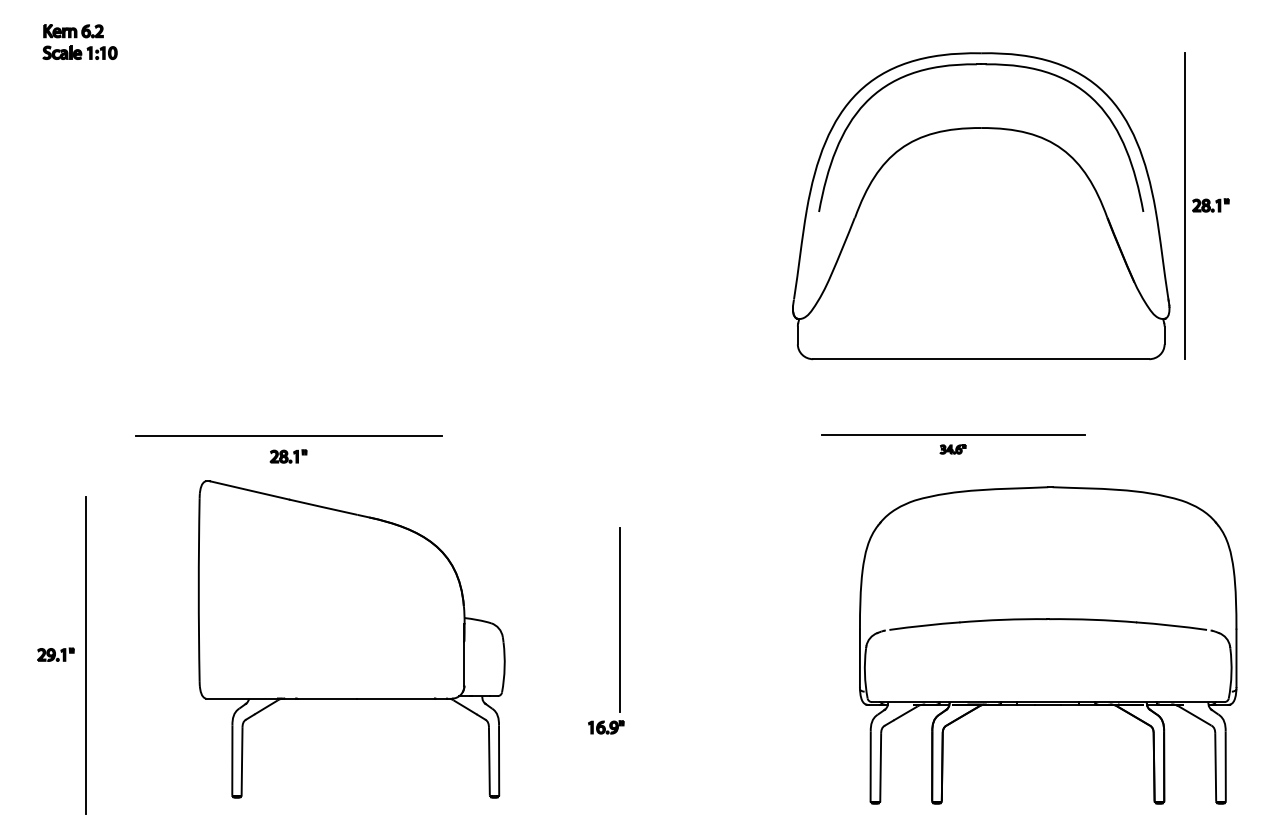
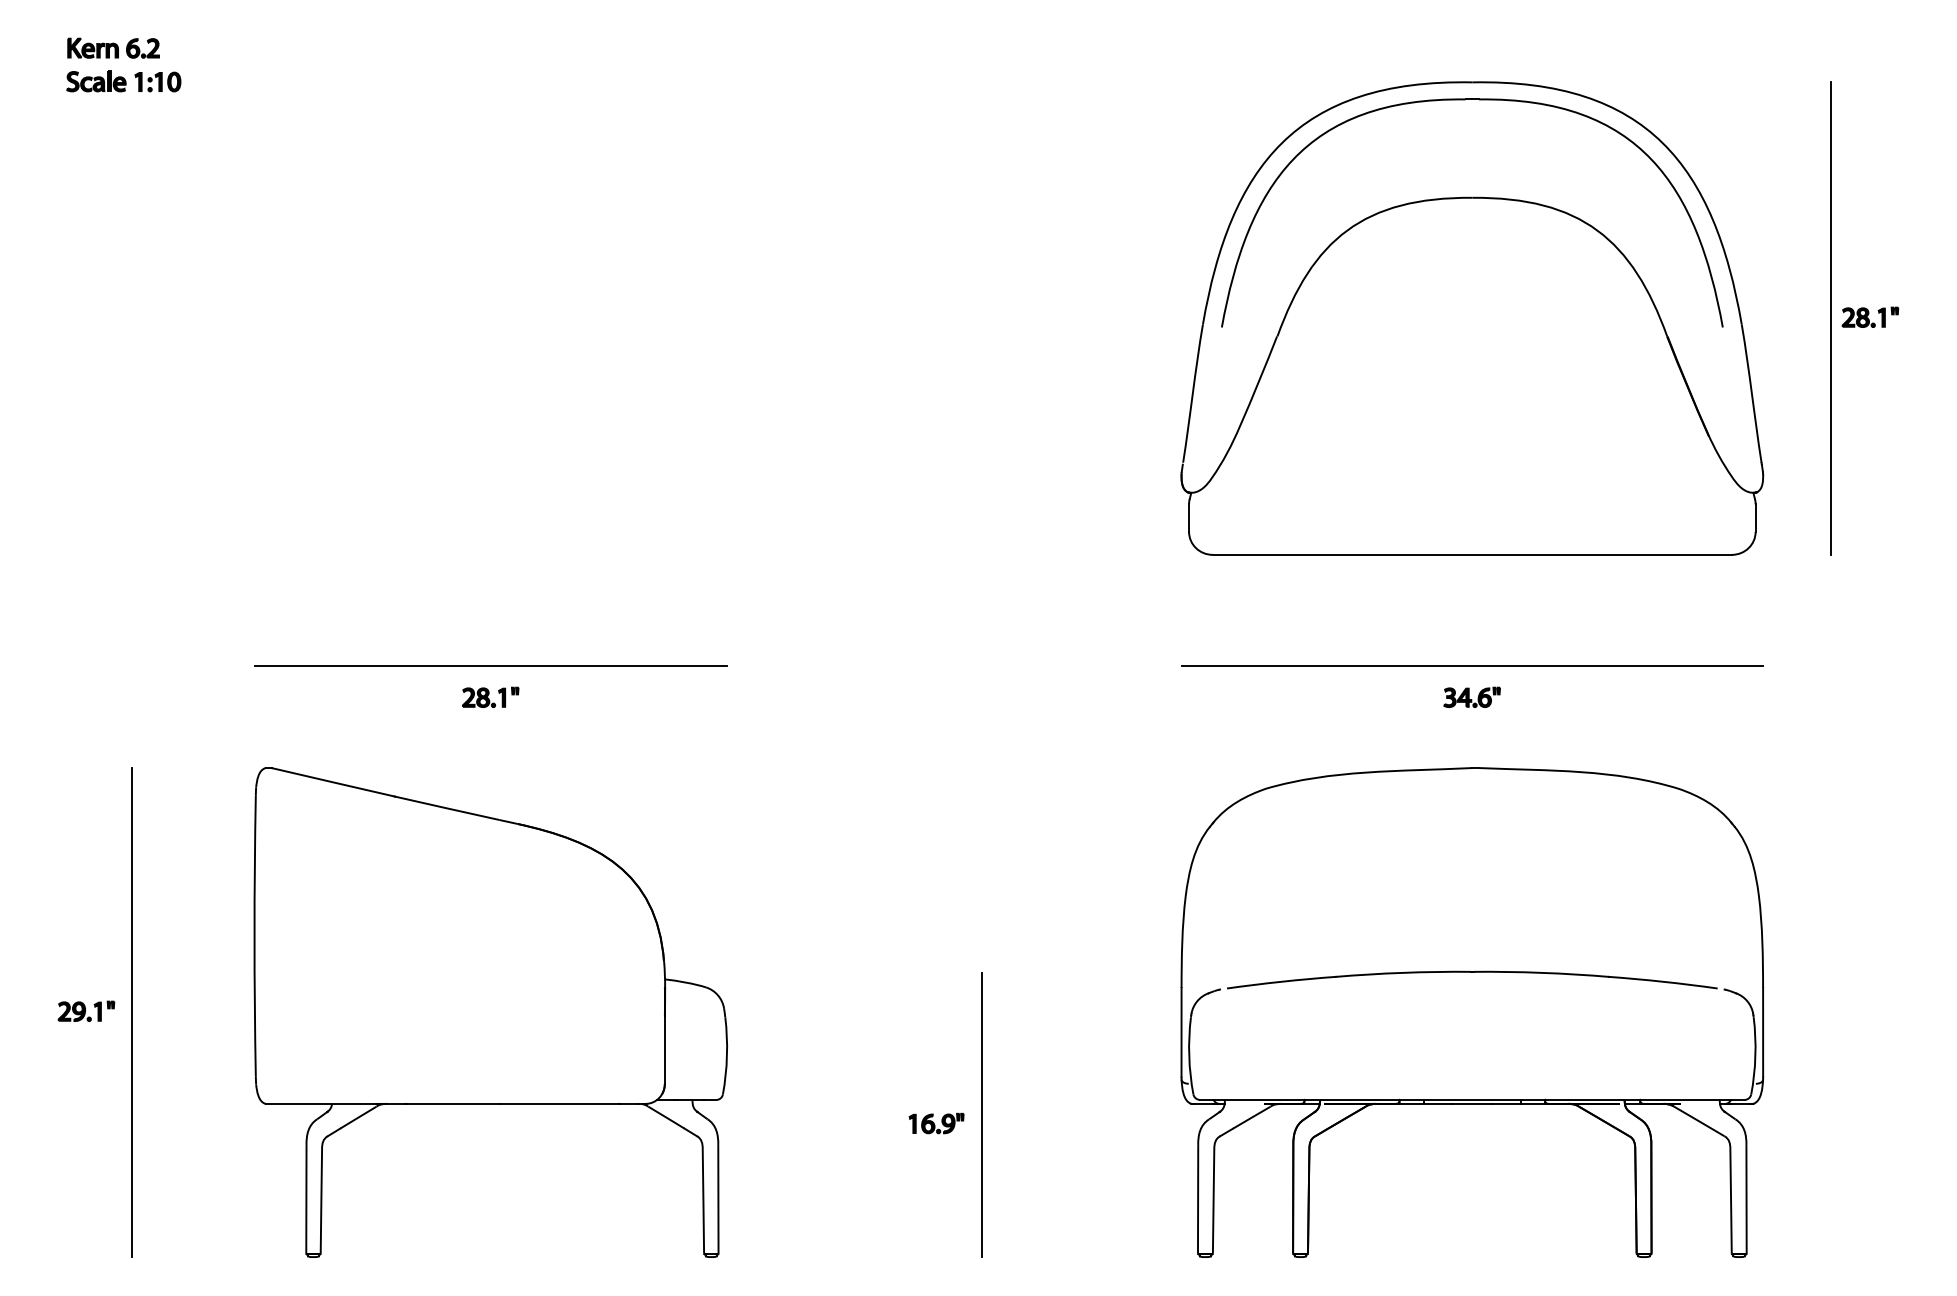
part: (981, 206) -> (1472, 319), moved
part: (953, 444) -> (1472, 686), size x1.43
part: (288, 449) -> (490, 686), moved
line: (619, 619) -> (980, 1114), moved
part: (351, 639) -> (490, 1012), moved
part: (1048, 645) -> (1472, 1012), moved

